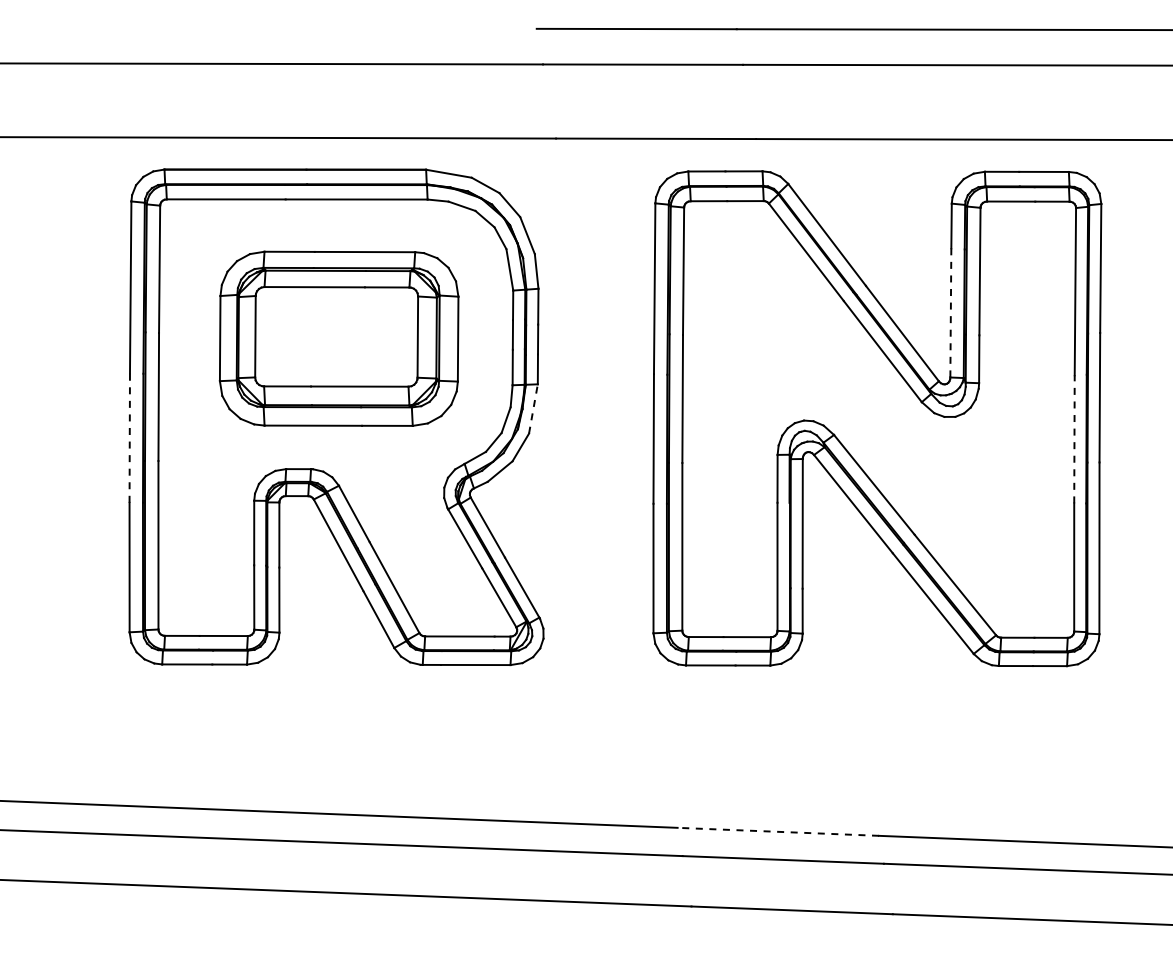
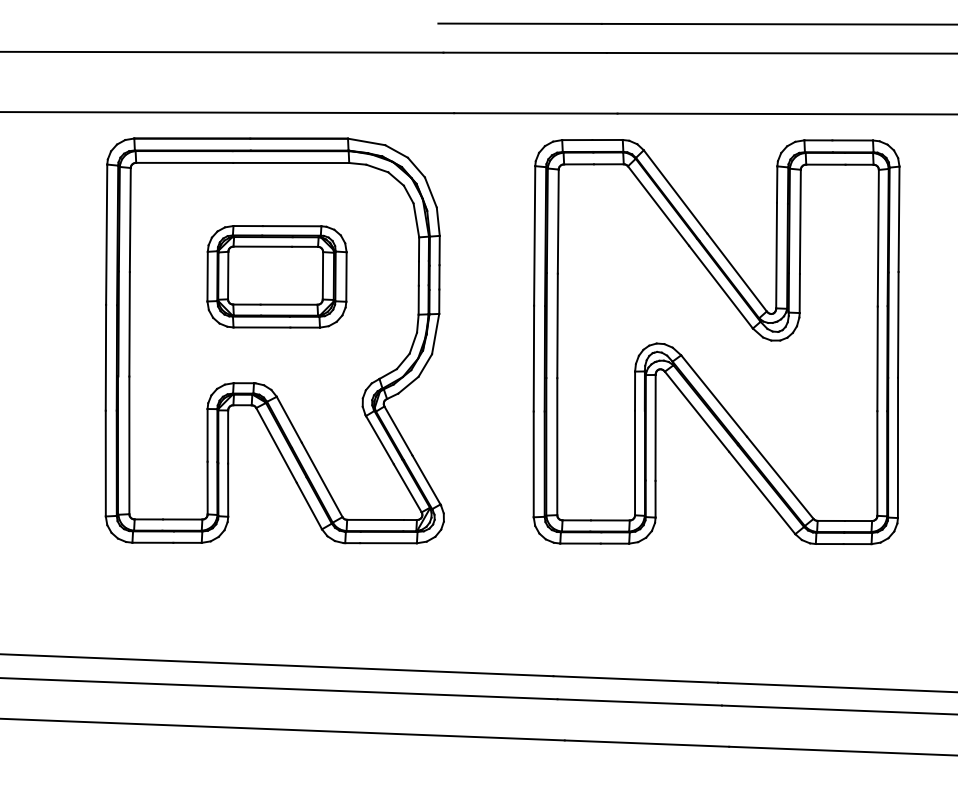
line: (950, 312) -> (776, 255), dashed -> solid
part: (339, 338) -> (277, 276), size x0.71
line: (533, 408) -> (435, 333), dashed -> solid
line: (129, 438) -> (105, 358), dashed -> solid
line: (1074, 438) -> (877, 358), dashed -> solid
line: (778, 831) -> (635, 679), dashed -> solid

